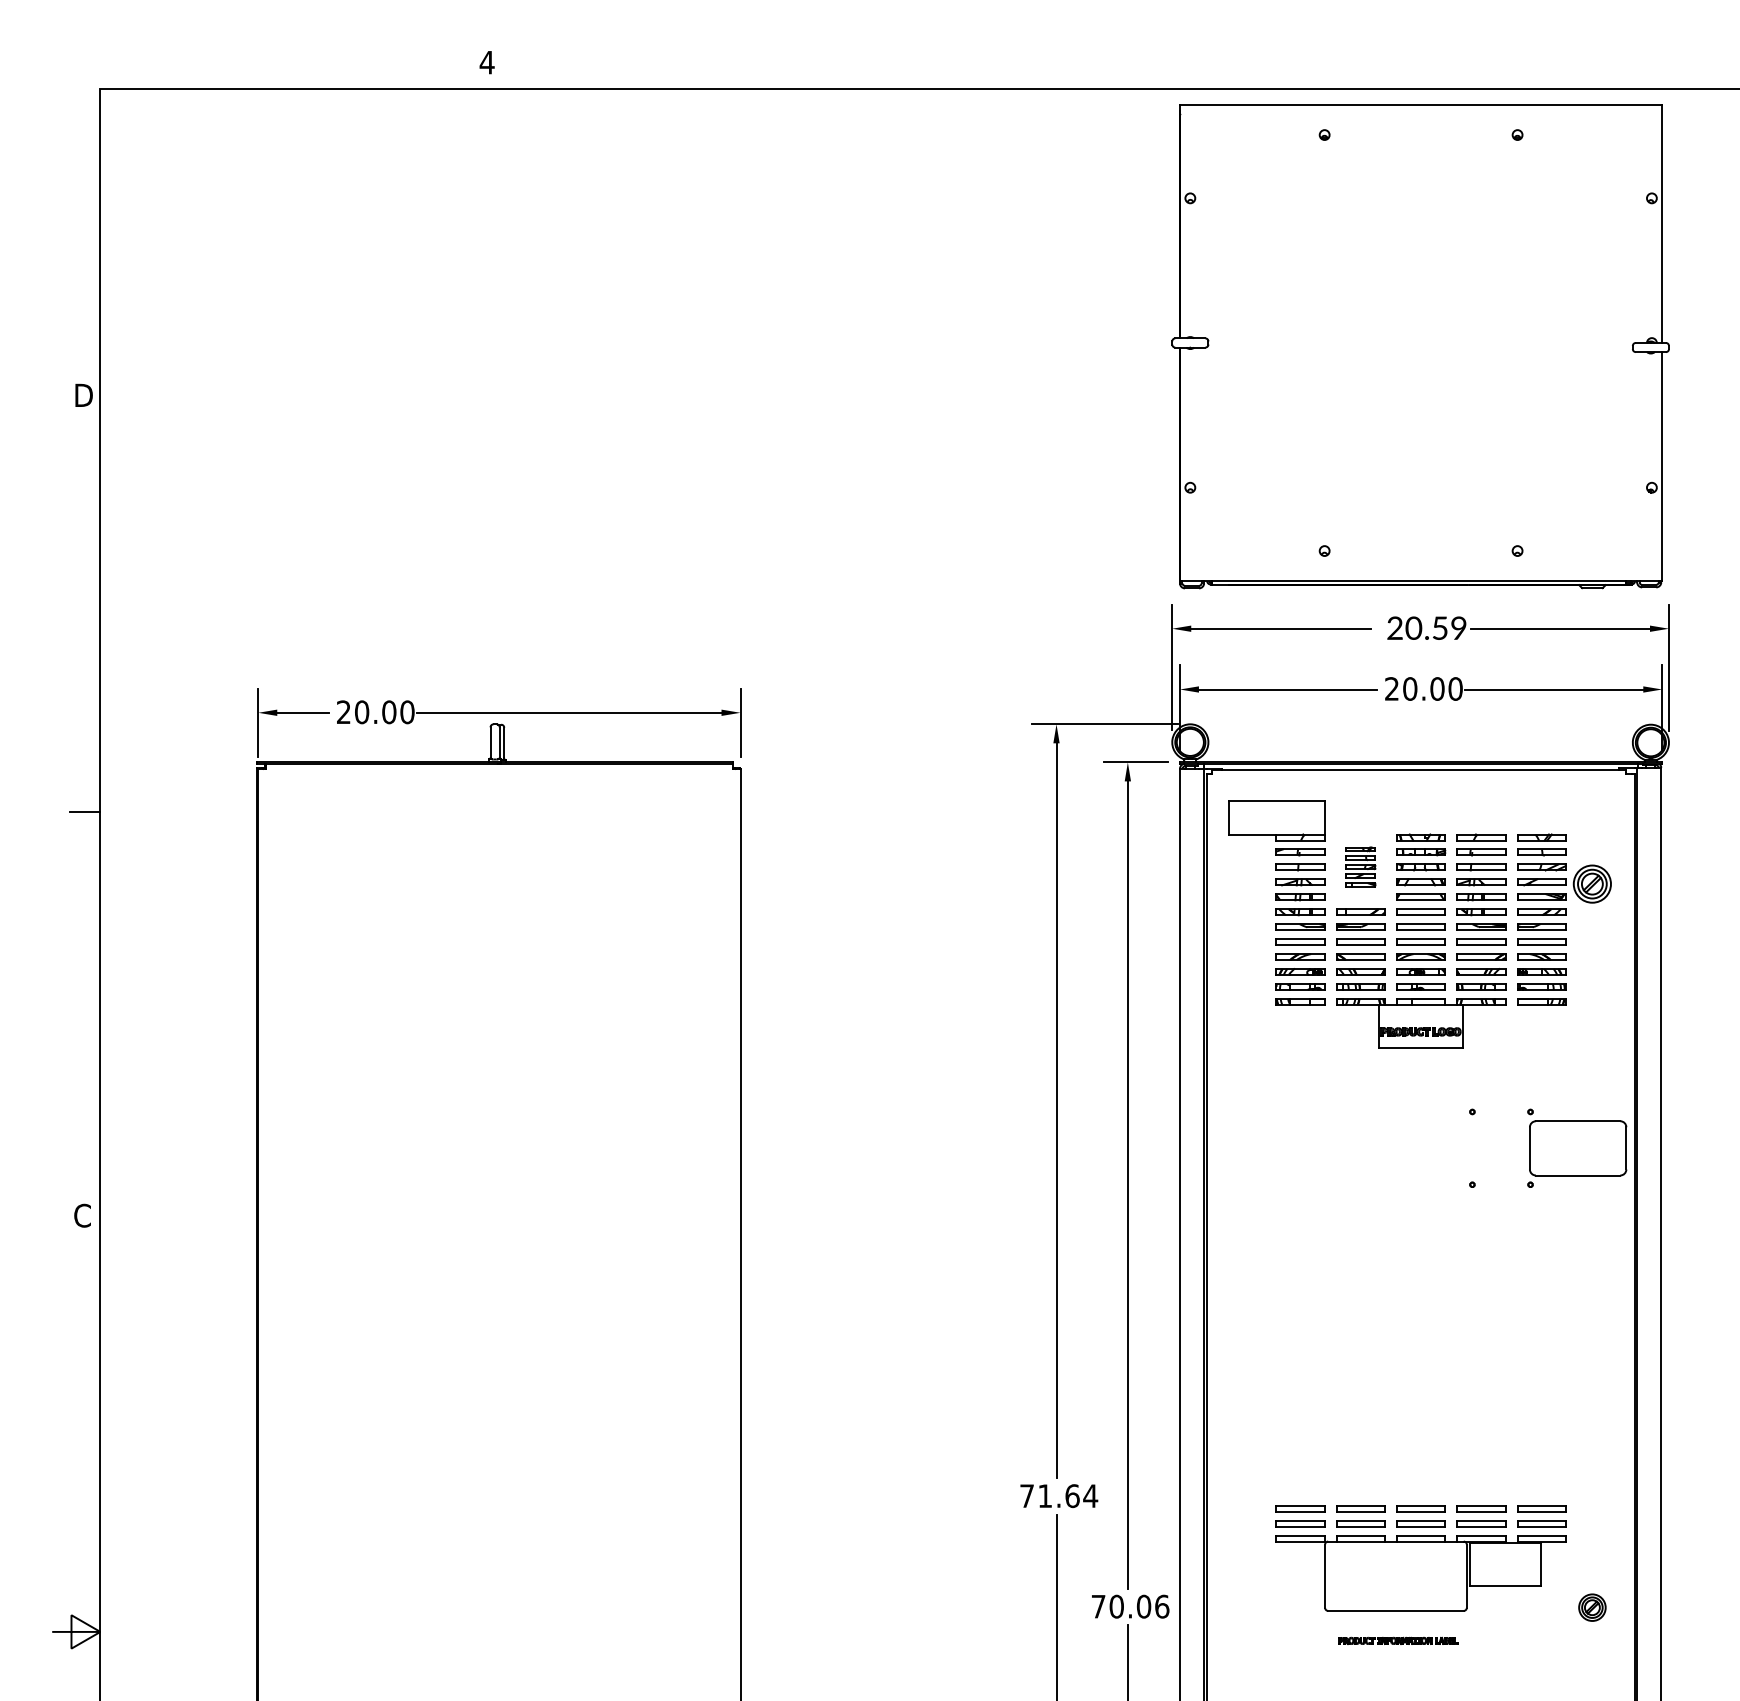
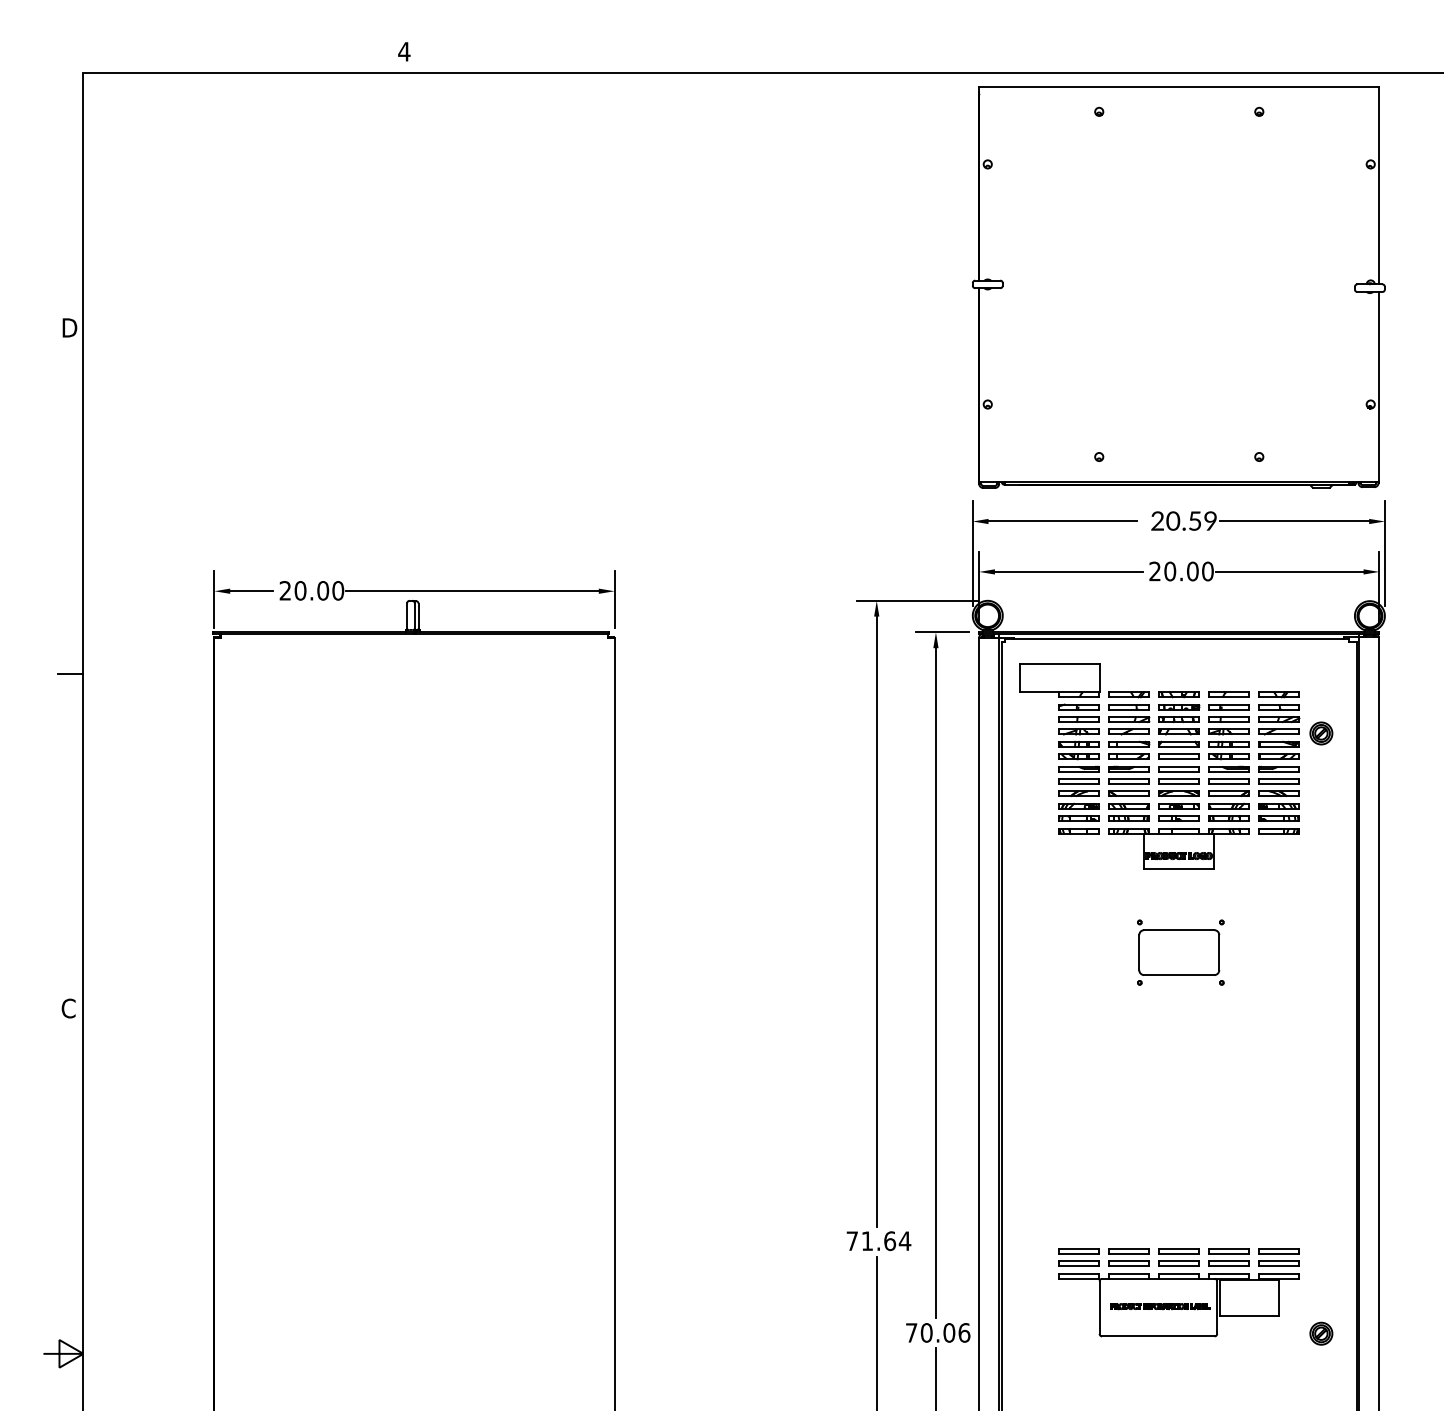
part: (1360, 866) -> (1128, 718), size x1.67
part: (1592, 884) -> (1321, 733), size x0.71
part: (1577, 1147) -> (1178, 951), moved
part: (1398, 1640) -> (1160, 1306), moved

